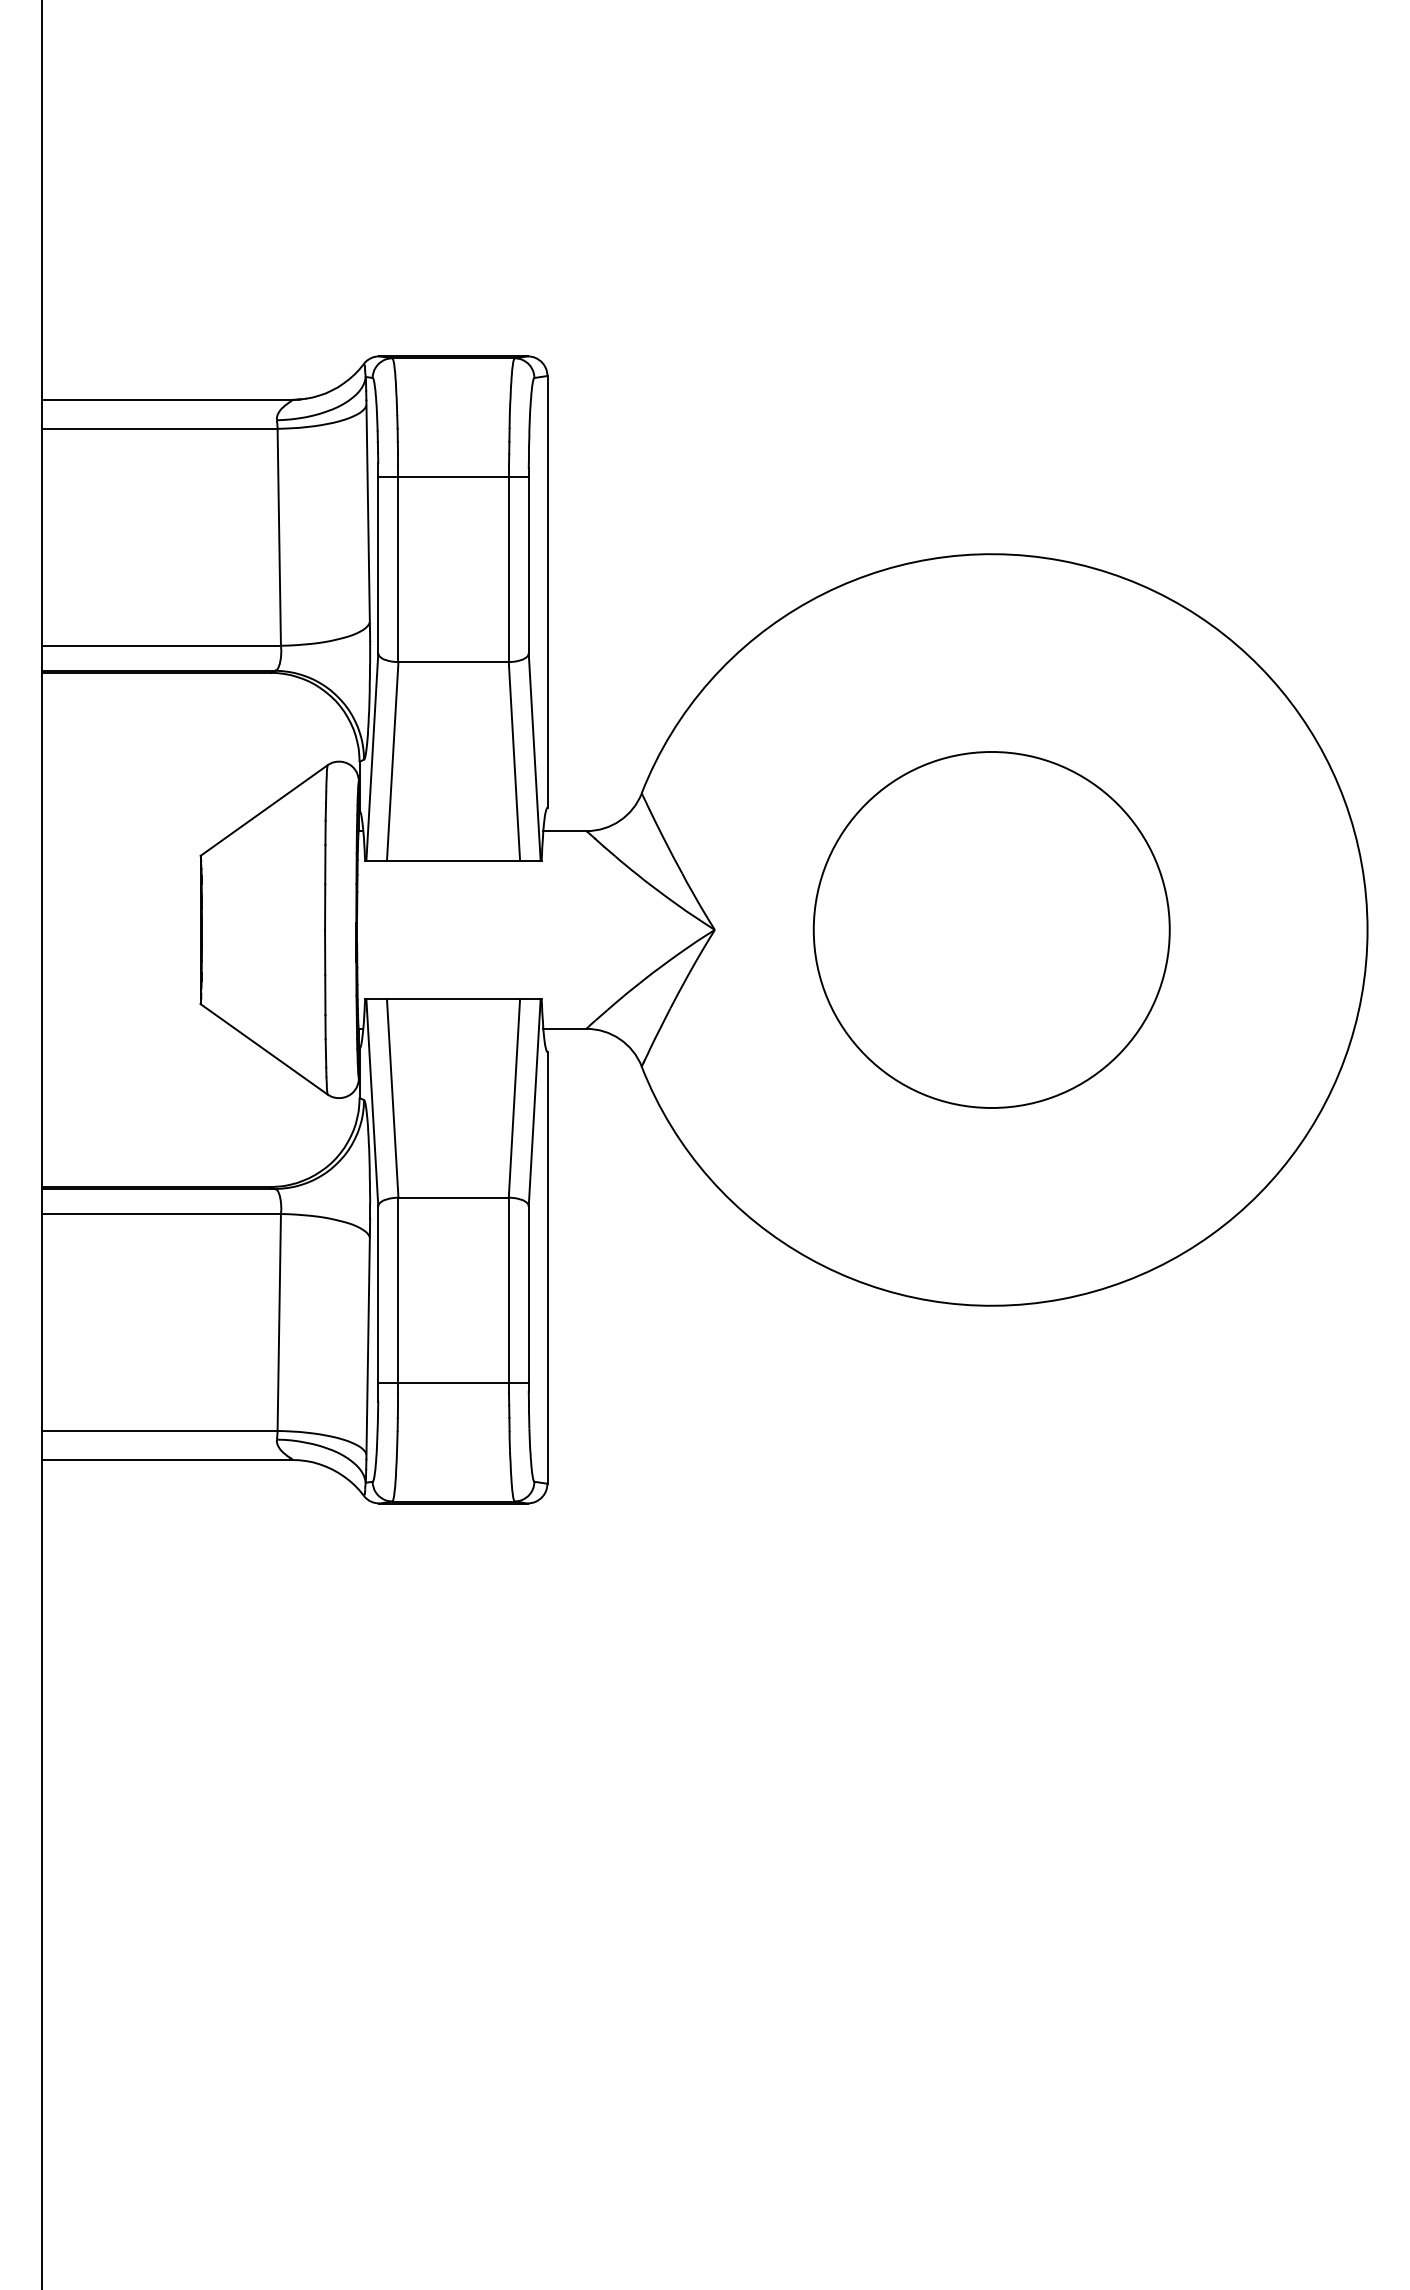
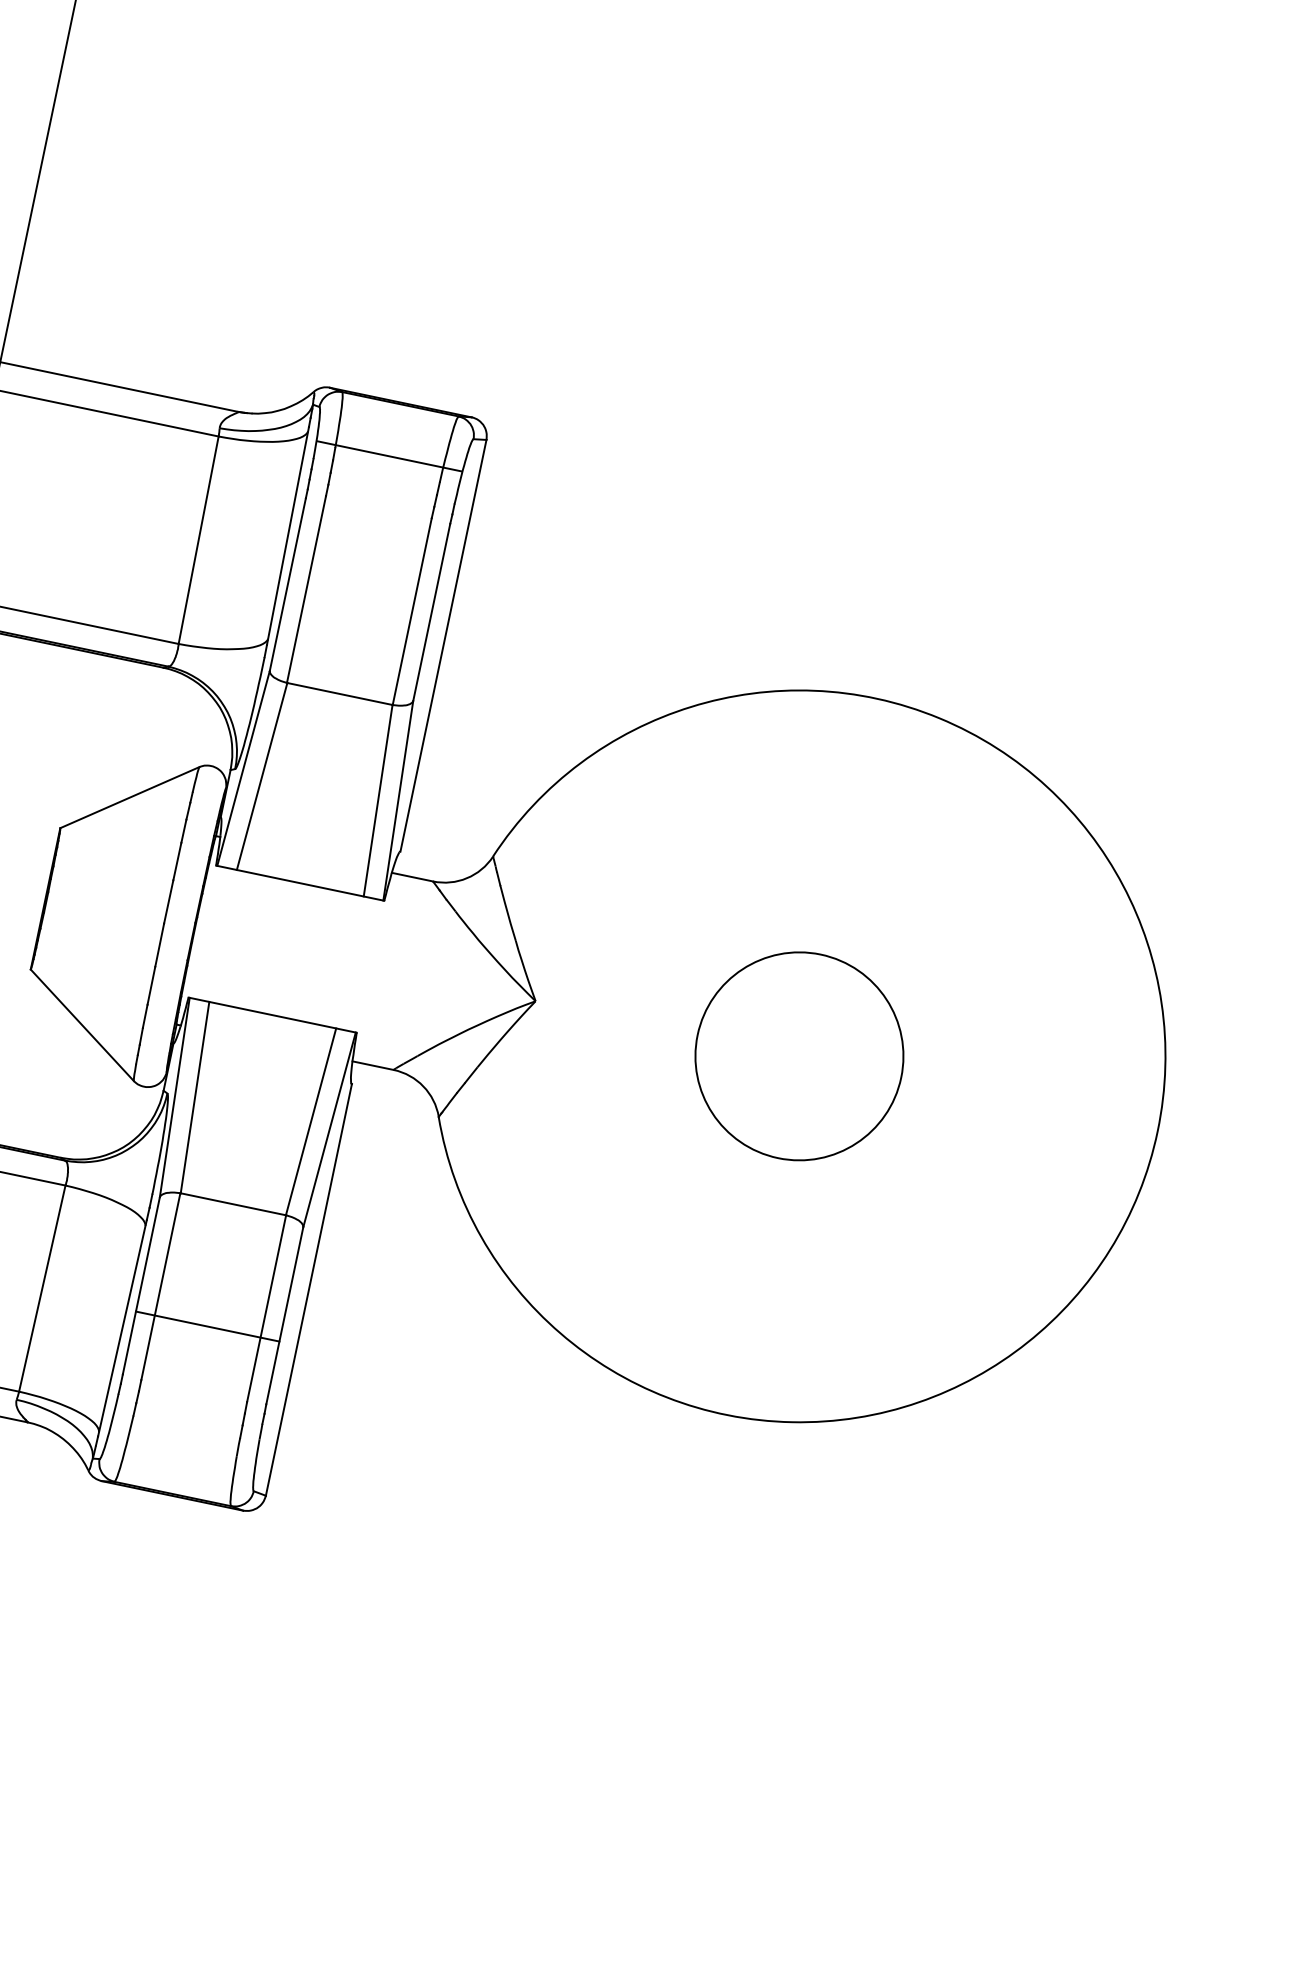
line: (453, 476) -> (389, 455), moved
circle: (991, 929) -> (799, 1055), size x0.6
line: (453, 1382) -> (207, 1326), moved

